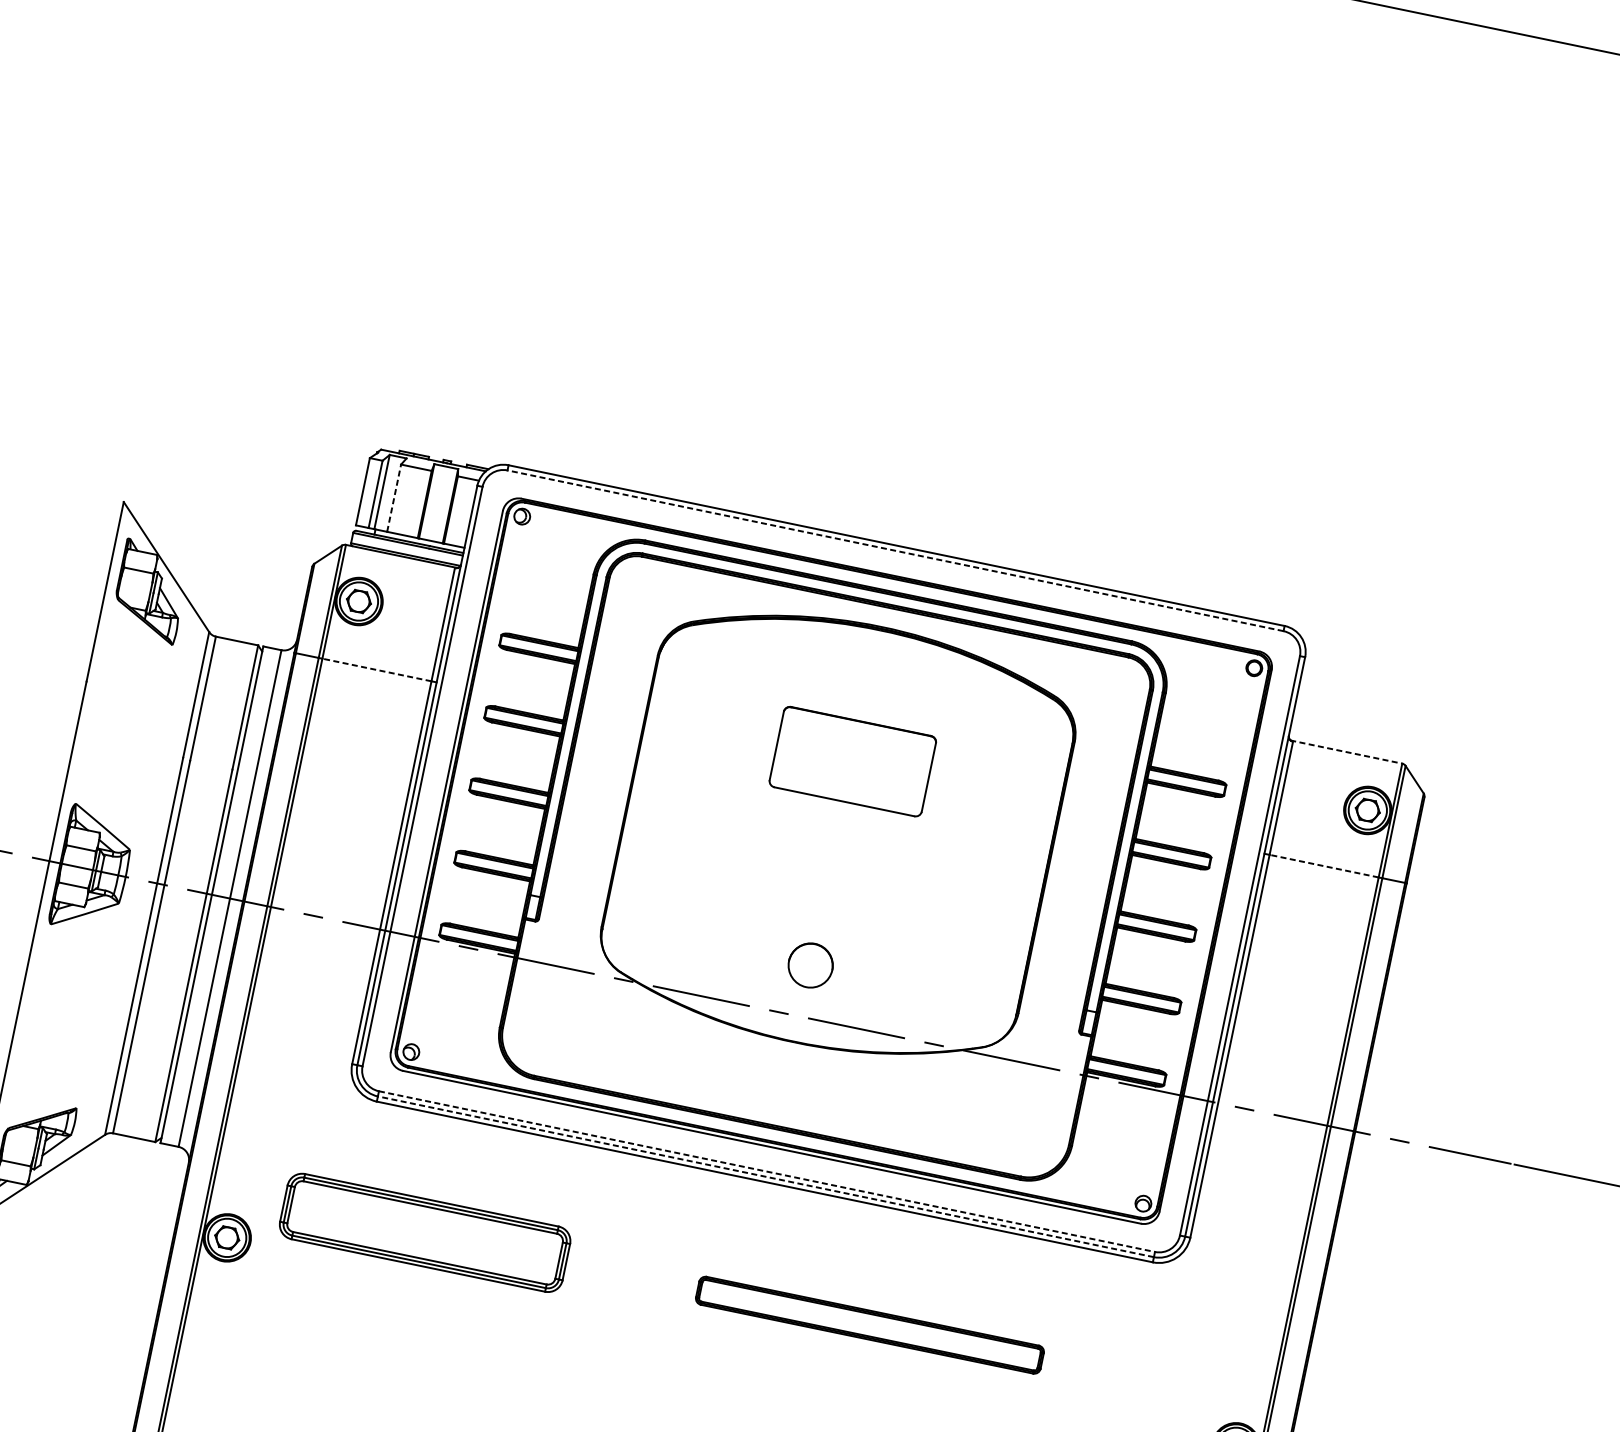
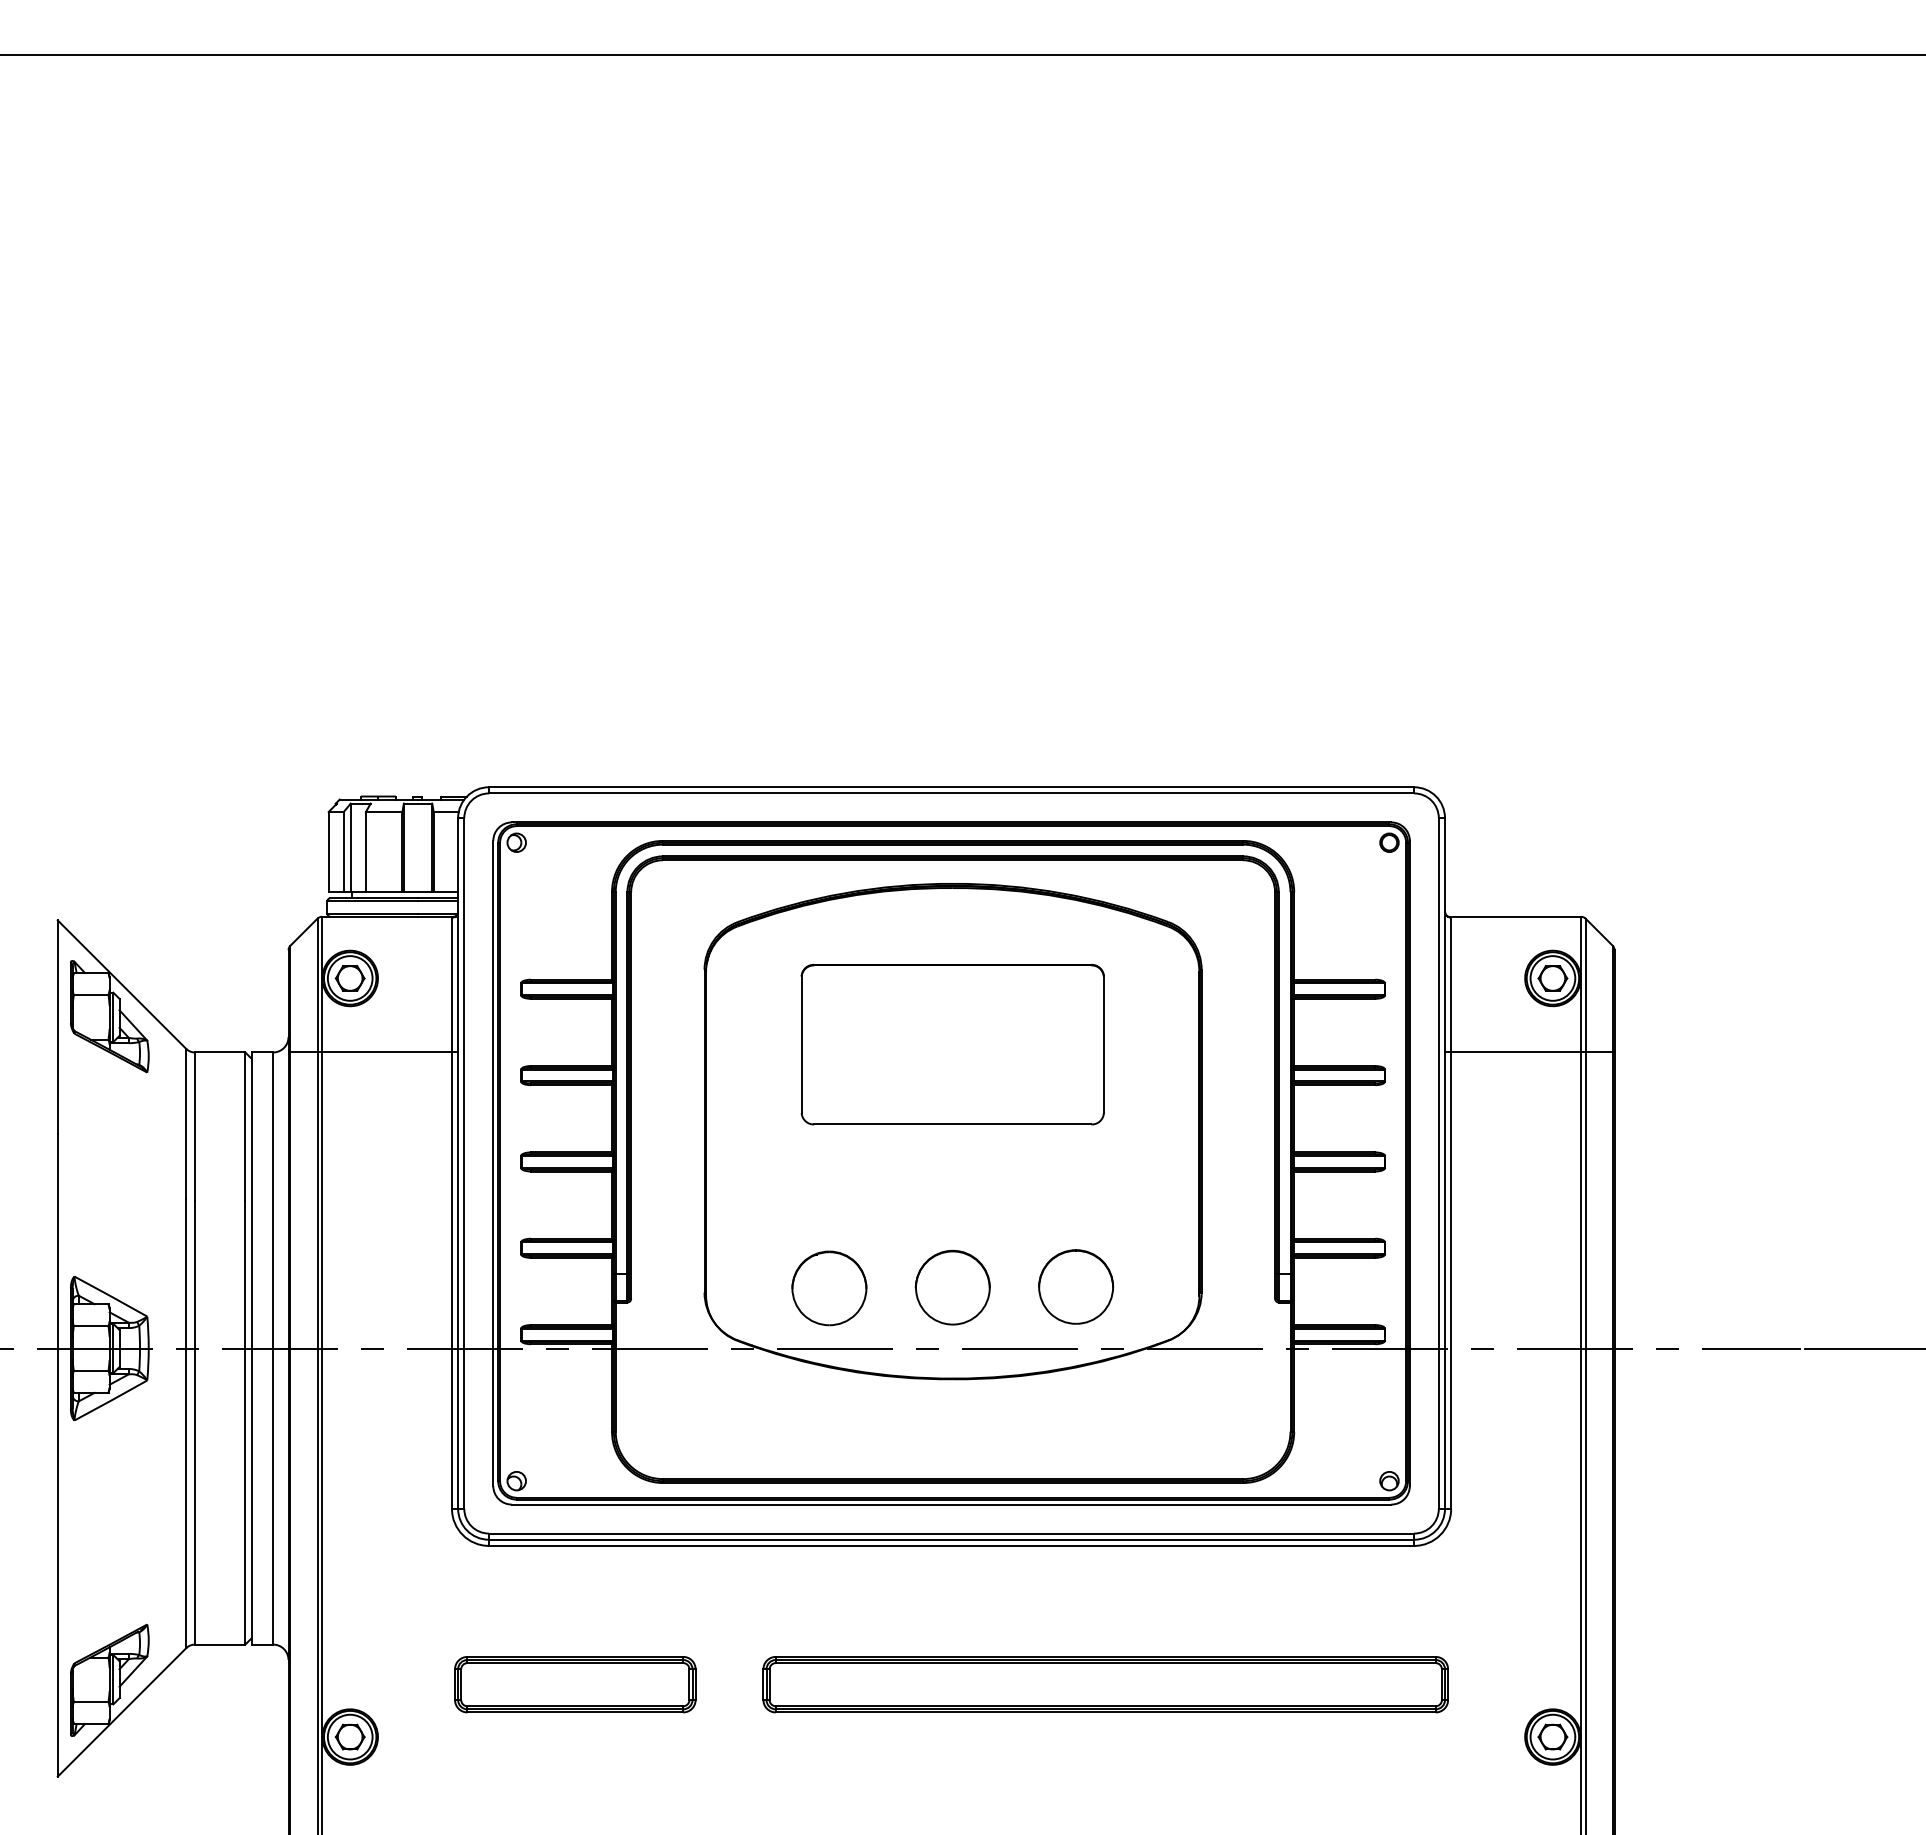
line: (393, 497) -> (365, 851), dashed -> solid
line: (895, 550) -> (951, 793), dashed -> solid
line: (376, 669) -> (386, 1052), dashed -> solid
line: (1346, 751) -> (1514, 916), dashed -> solid
part: (852, 761) -> (952, 1044), size x1.67
line: (1323, 866) -> (1515, 1052), dashed -> solid
part: (707, 944) -> (829, 1288), added
part: (810, 965) -> (952, 1287), size x1.43
part: (914, 986) -> (1076, 1286), added
line: (766, 1171) -> (951, 1533), dashed -> solid
line: (765, 1176) -> (951, 1539), dashed -> solid
part: (425, 1232) -> (575, 1684), size x0.71
part: (869, 1324) -> (1105, 1684), size x1.67

